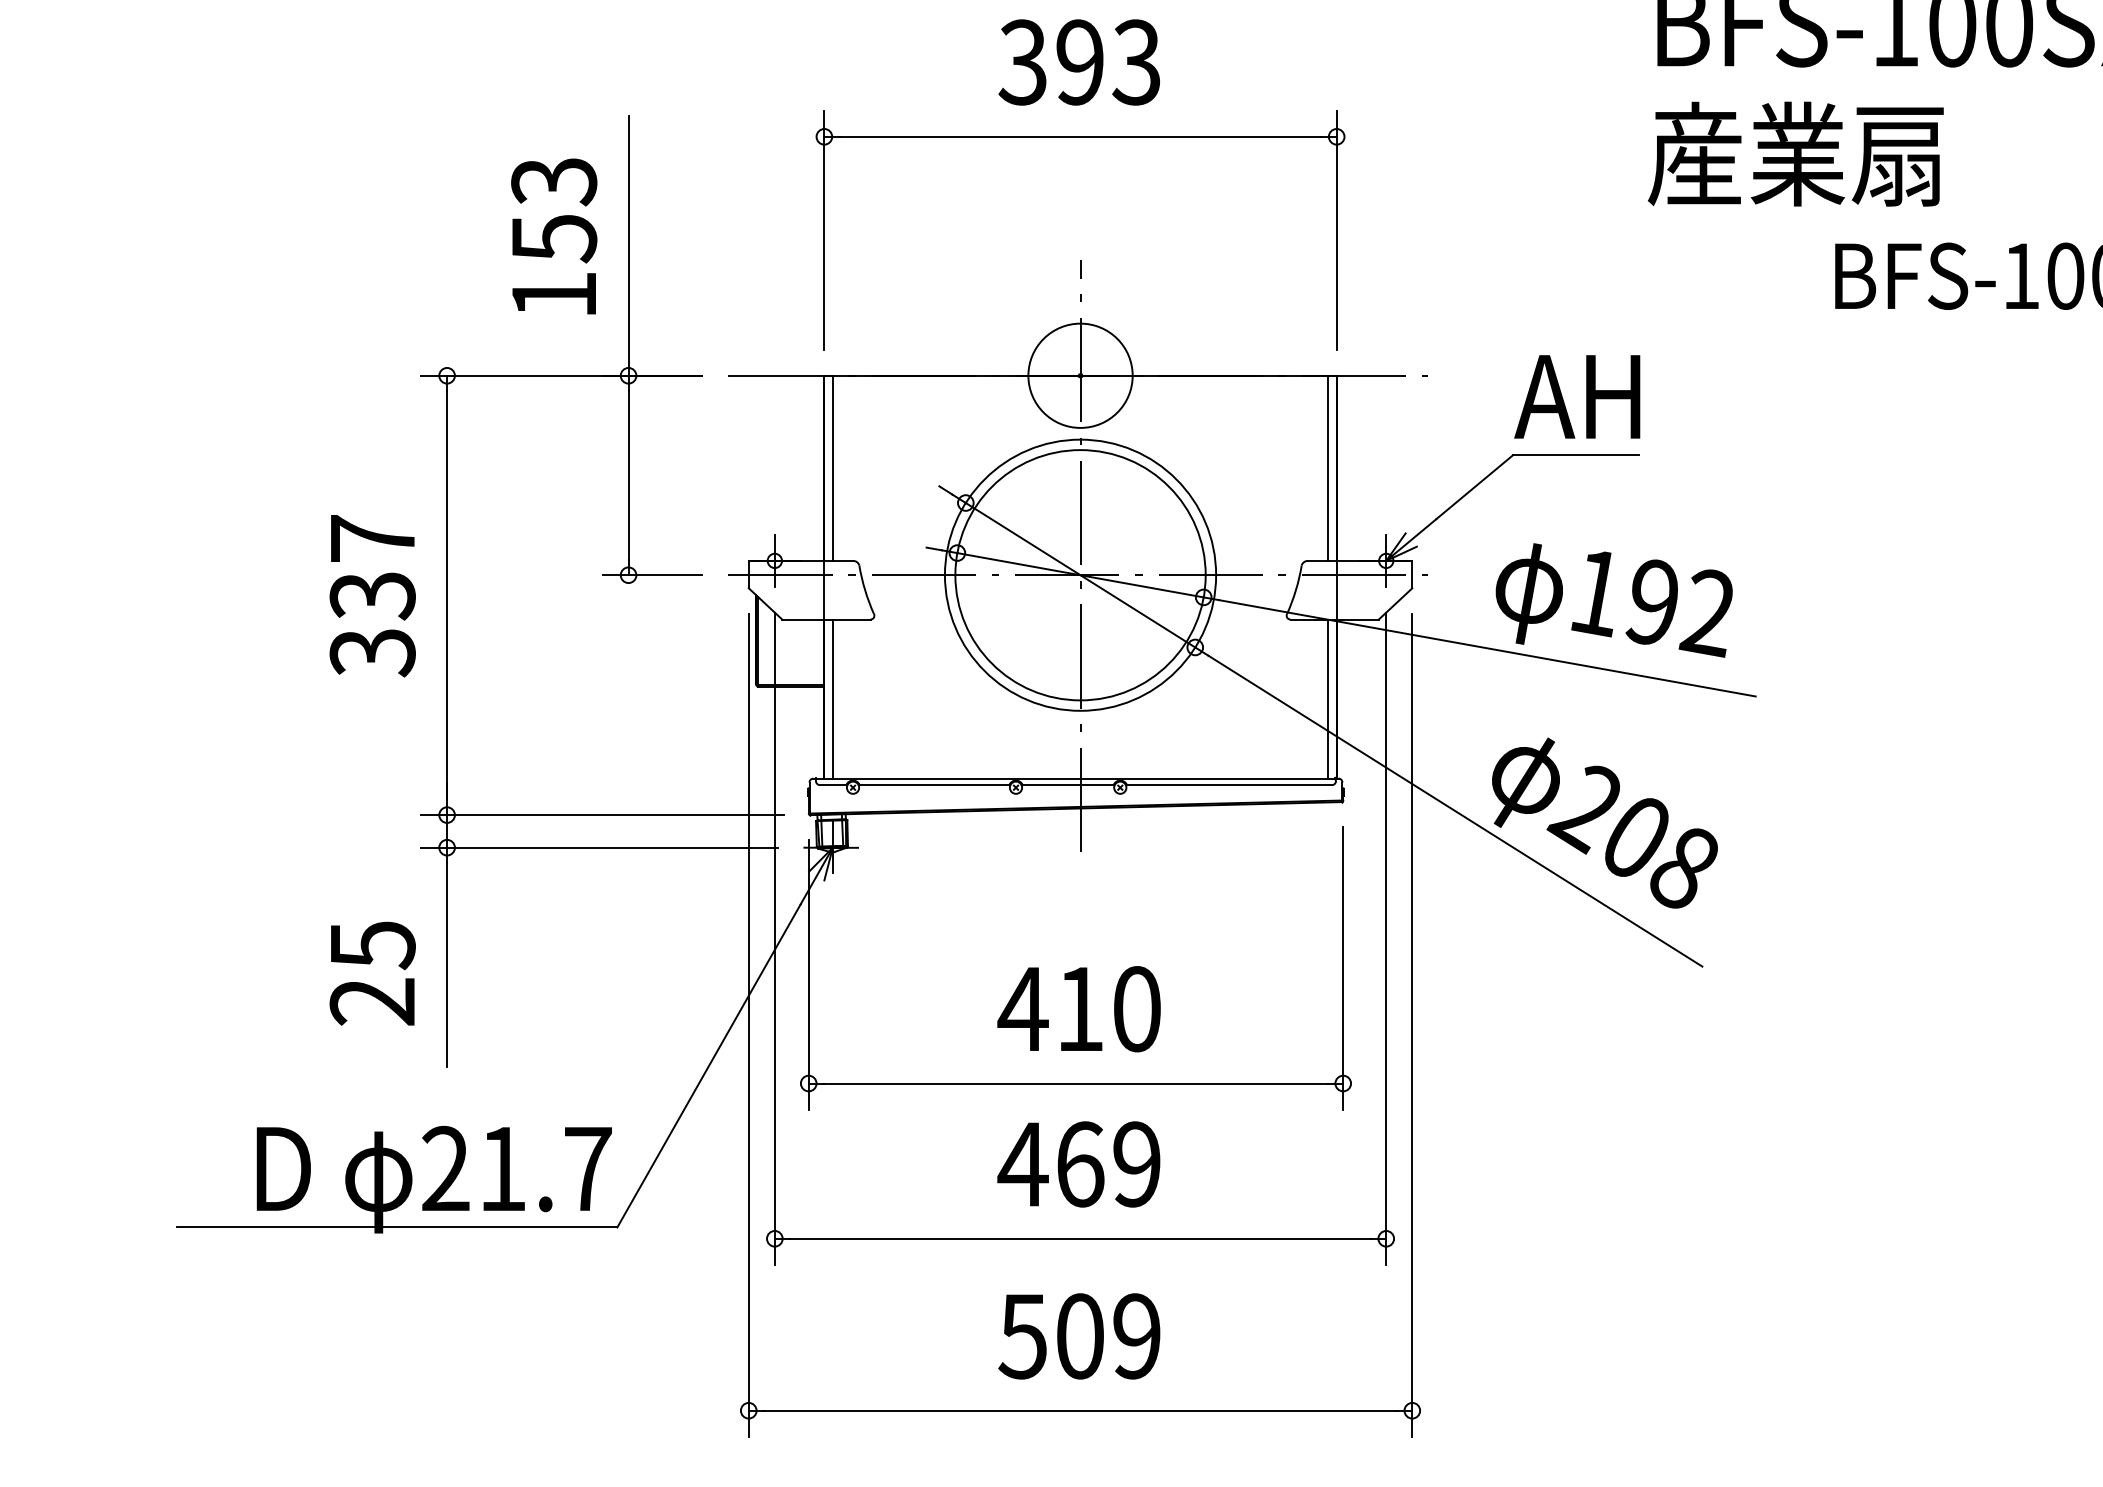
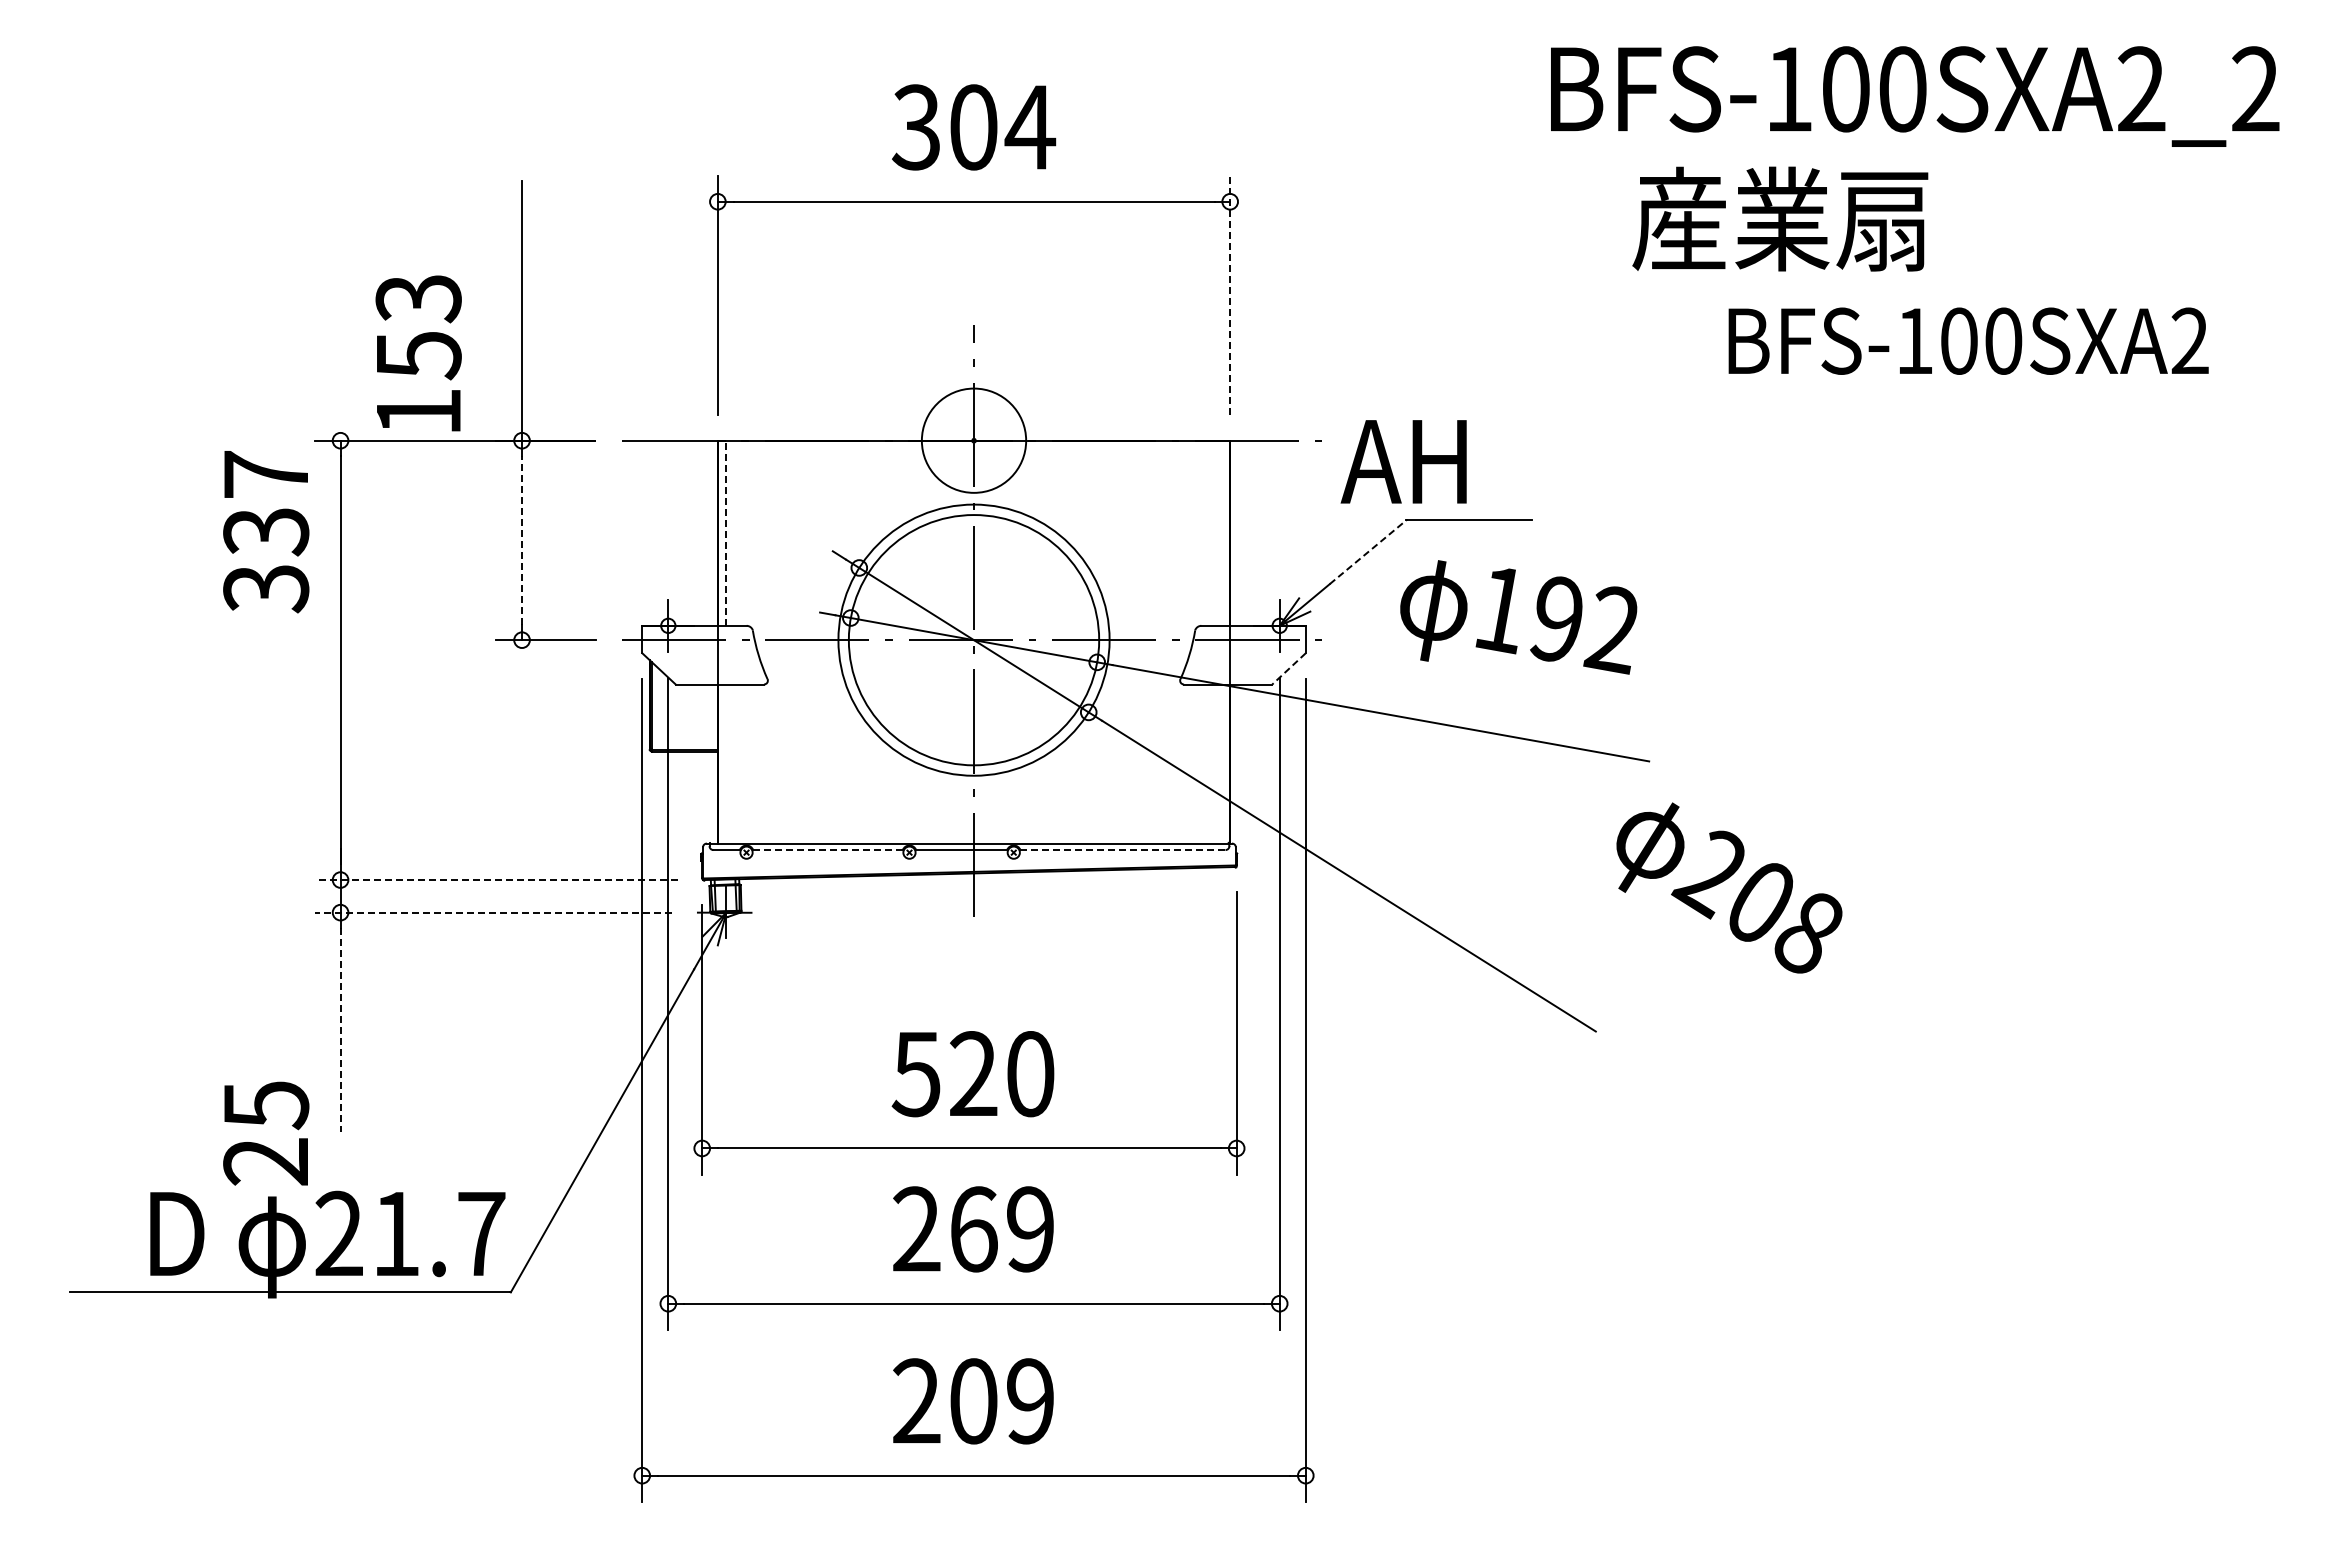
text: (1110, 62) -> (1003, 127), 393 -> 304
text: (1796, 153) -> (1780, 218), moved
line: (1337, 229) -> (1230, 294), solid -> dashed
text: (554, 236) -> (418, 353), moved
text: (1577, 396) -> (1403, 461), moved
line: (1328, 467) -> (1221, 532), removed
line: (833, 468) -> (726, 533), solid -> dashed
line: (629, 474) -> (522, 539), solid -> dashed
line: (1475, 487) -> (1368, 552), solid -> dashed
text: (373, 596) -> (266, 532), moved
text: (1614, 600) -> (1518, 617), moved
line: (1396, 603) -> (1289, 668), solid -> dashed
line: (833, 698) -> (726, 763), removed
line: (1328, 698) -> (1221, 763), removed
line: (935, 785) -> (828, 850), solid -> dashed
line: (1229, 785) -> (1122, 850), solid -> dashed
line: (603, 815) -> (496, 880), solid -> dashed
text: (1605, 822) -> (1729, 887), moved
line: (600, 847) -> (493, 912), solid -> dashed
line: (447, 964) -> (340, 1029), solid -> dashed
text: (373, 973) -> (266, 1133), moved
text: (1050, 1009) -> (943, 1074), 410 -> 520
text: (1023, 1163) -> (916, 1228), 469 -> 269
text: (1022, 1336) -> (915, 1401), 509 -> 209

